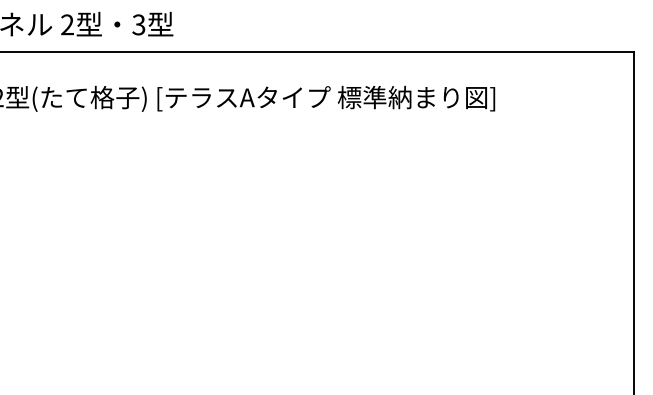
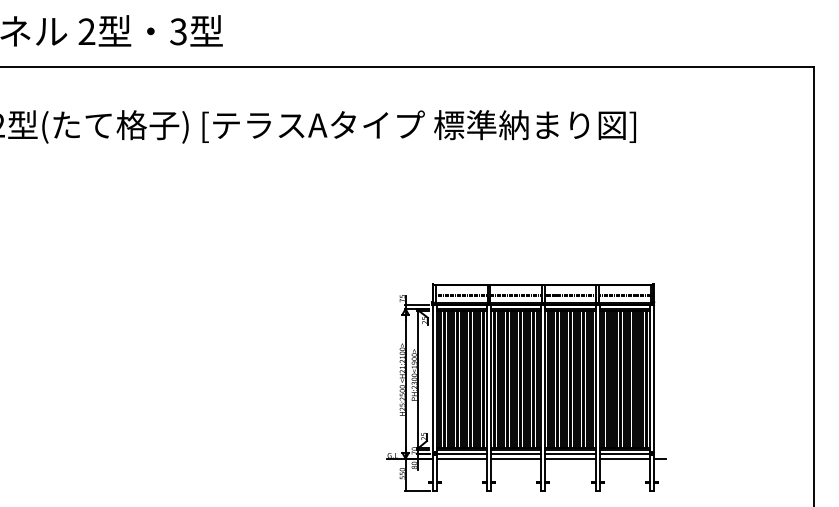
part: (409, 301) -> (526, 387), added

